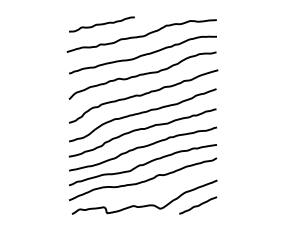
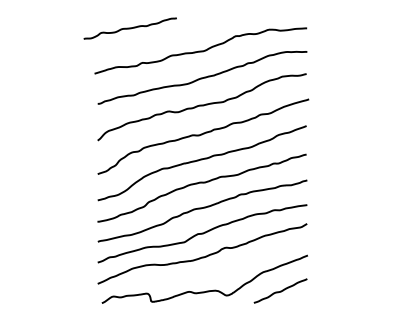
curve: (101, 24) -> (129, 28), moved

